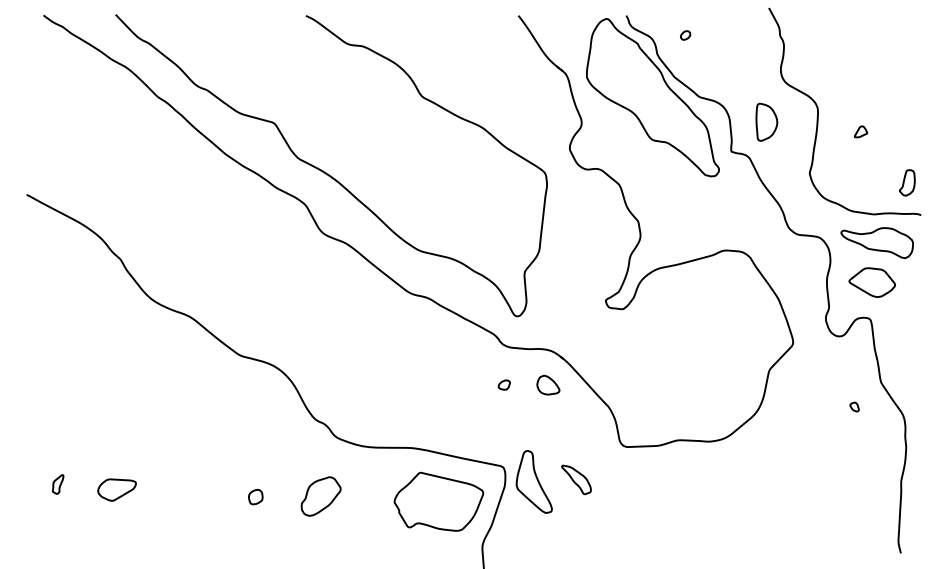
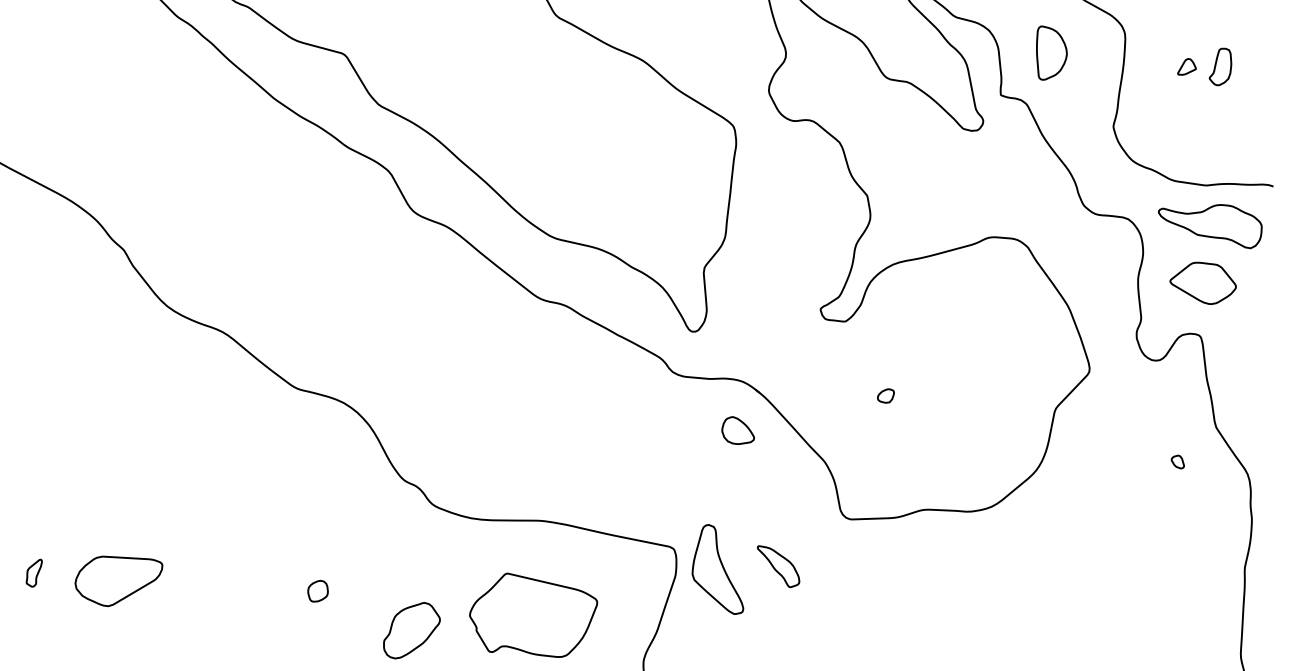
part: (907, 182) -> (1220, 66), moved
part: (503, 384) -> (884, 395), moved
part: (116, 489) -> (118, 580), size x1.6
part: (320, 496) -> (410, 630), moved
part: (438, 501) -> (533, 614), moved

